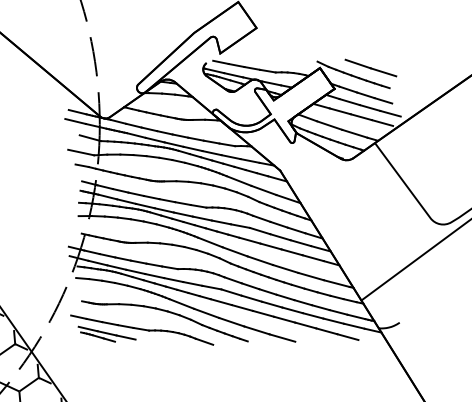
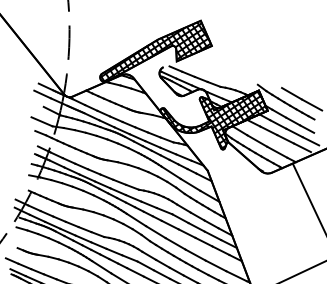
hatch: (195, 48) -> (156, 52), added
hatch: (271, 105) -> (211, 114), added

